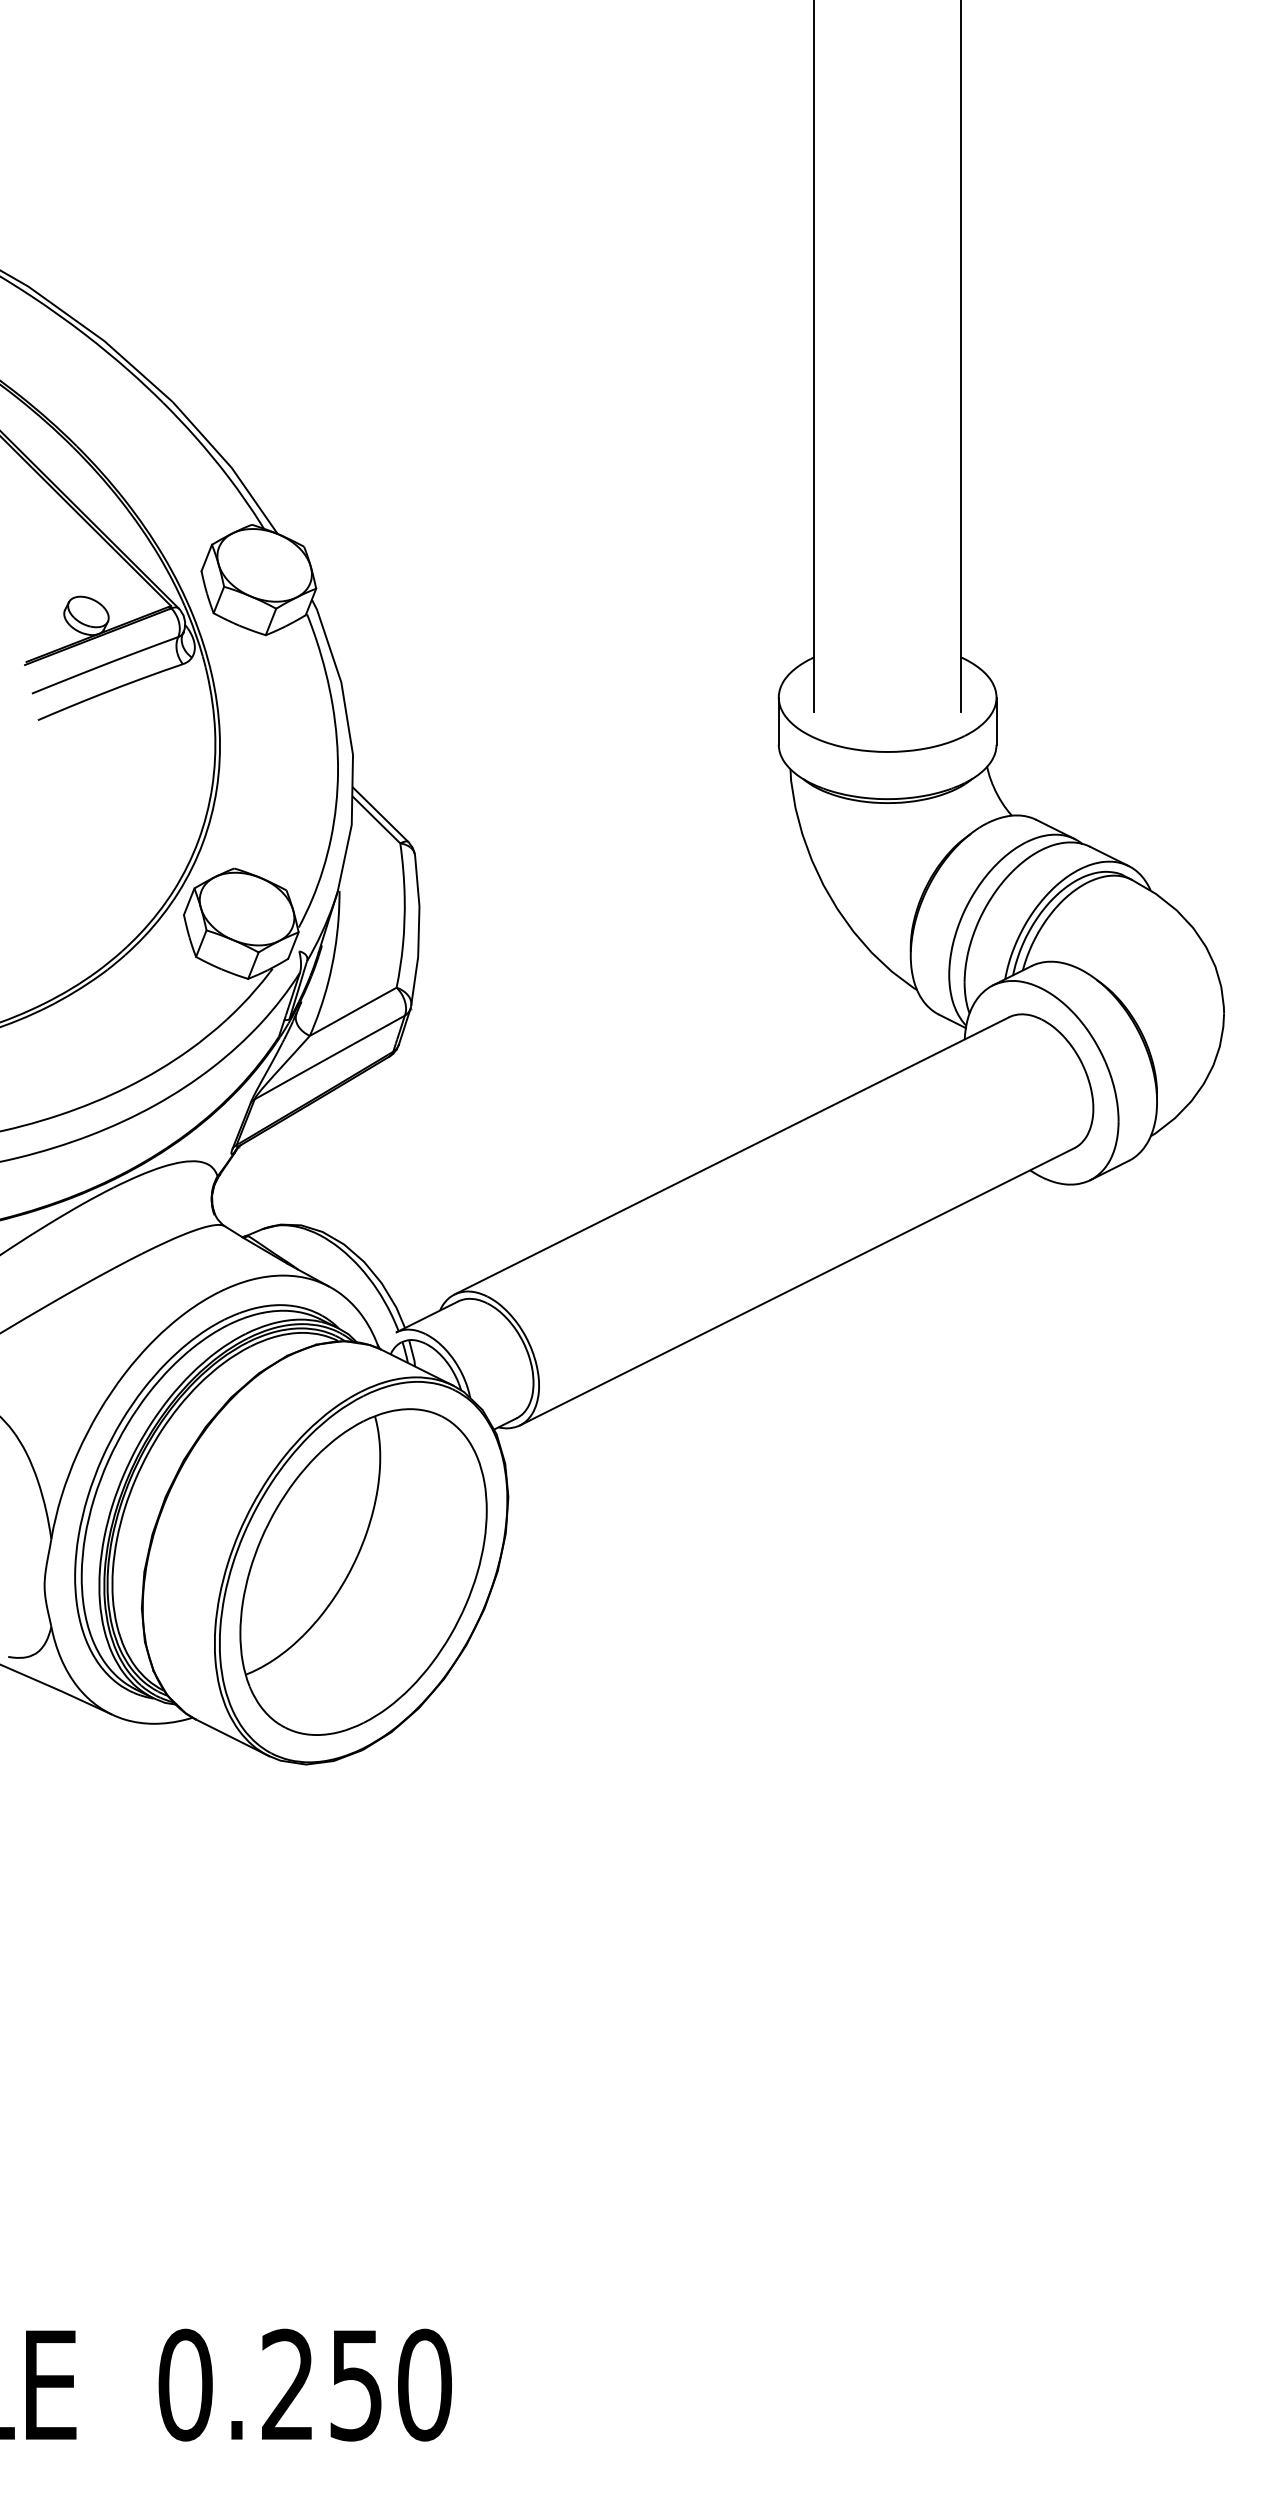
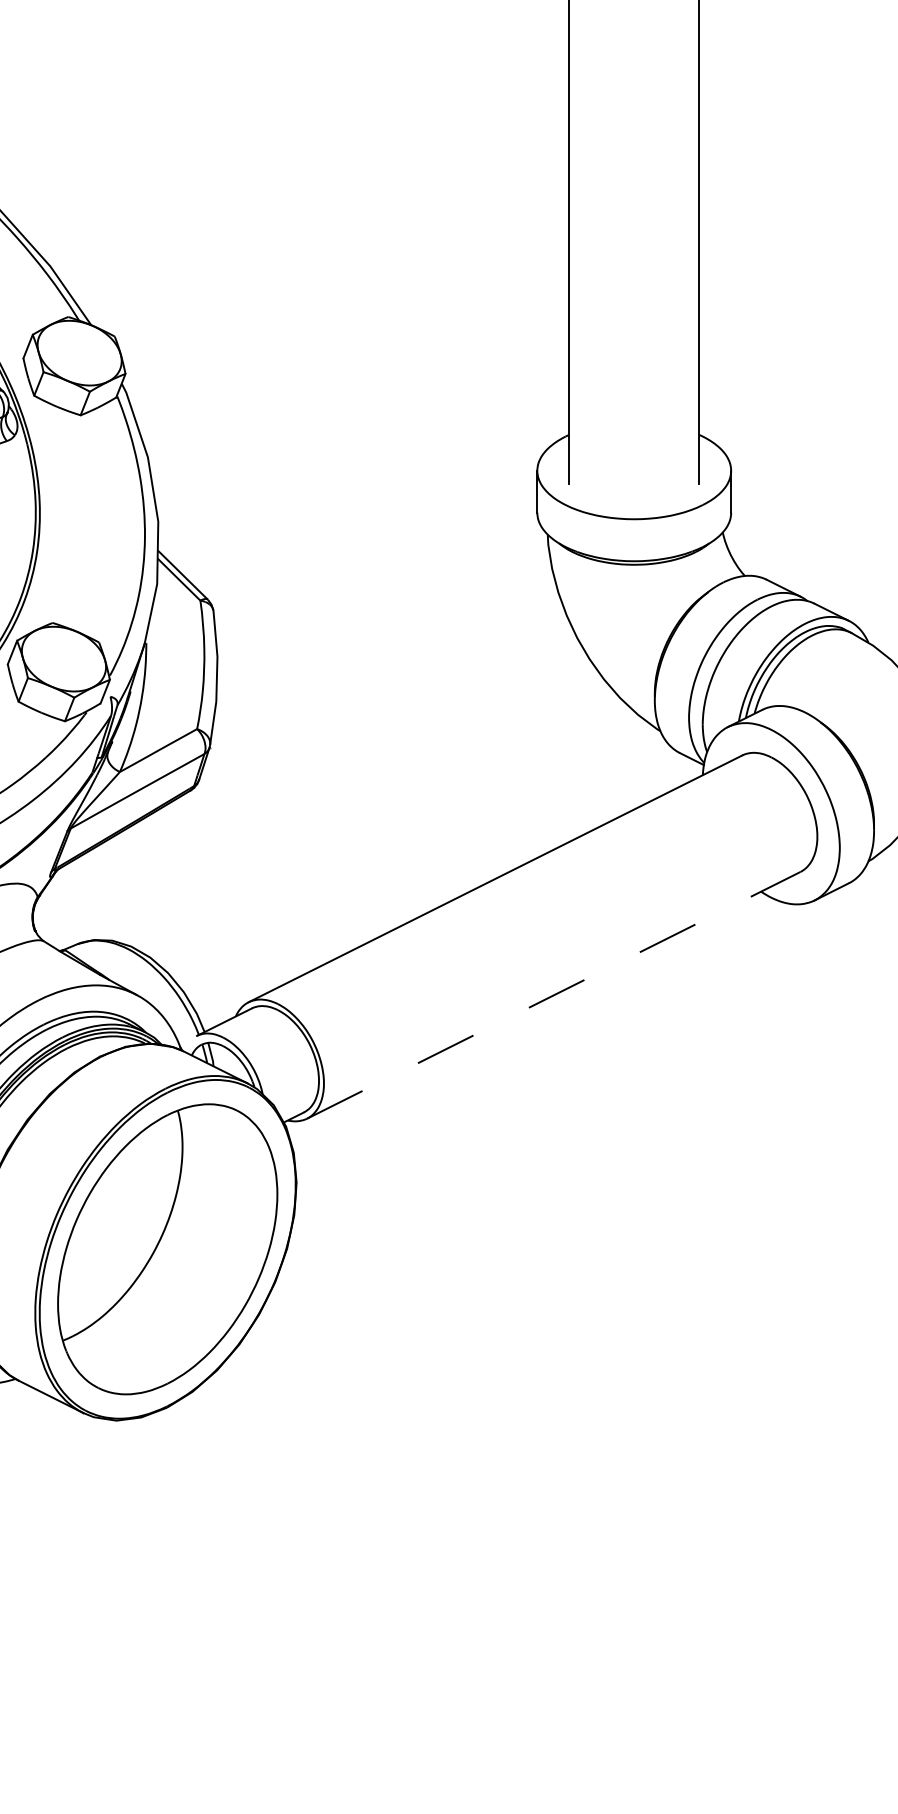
line: (797, 1286) -> (553, 995), solid -> dashed

